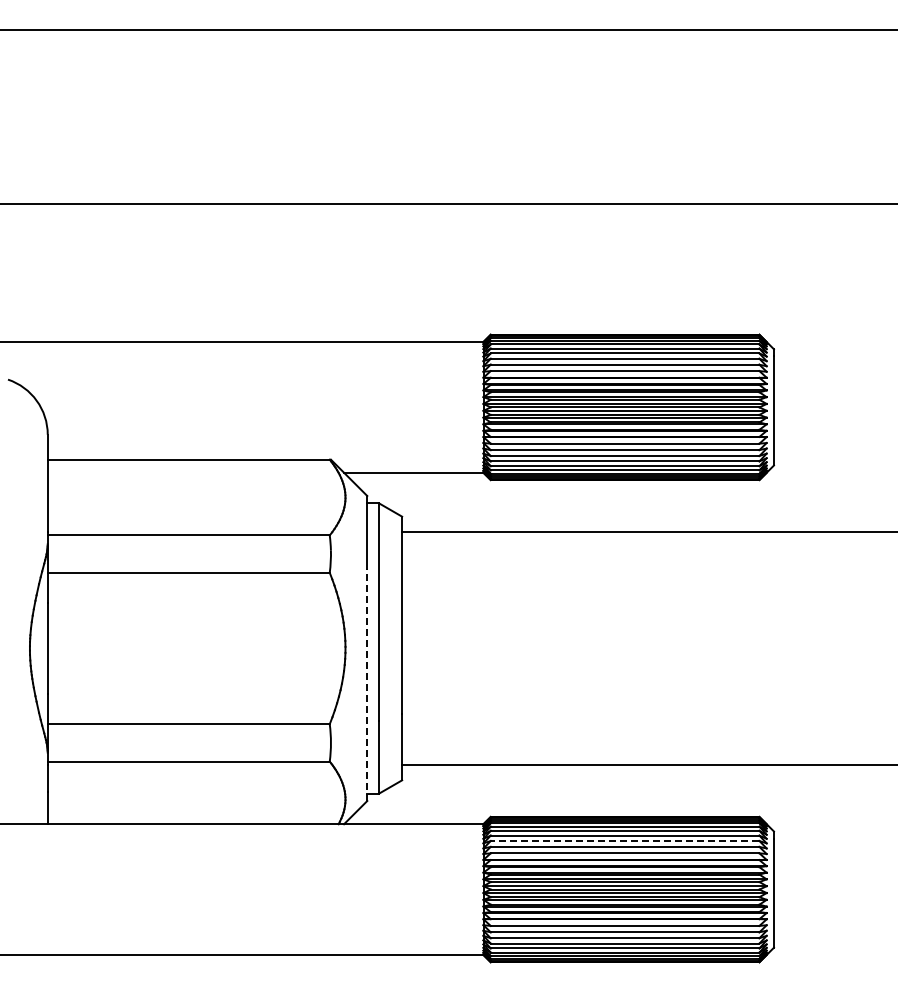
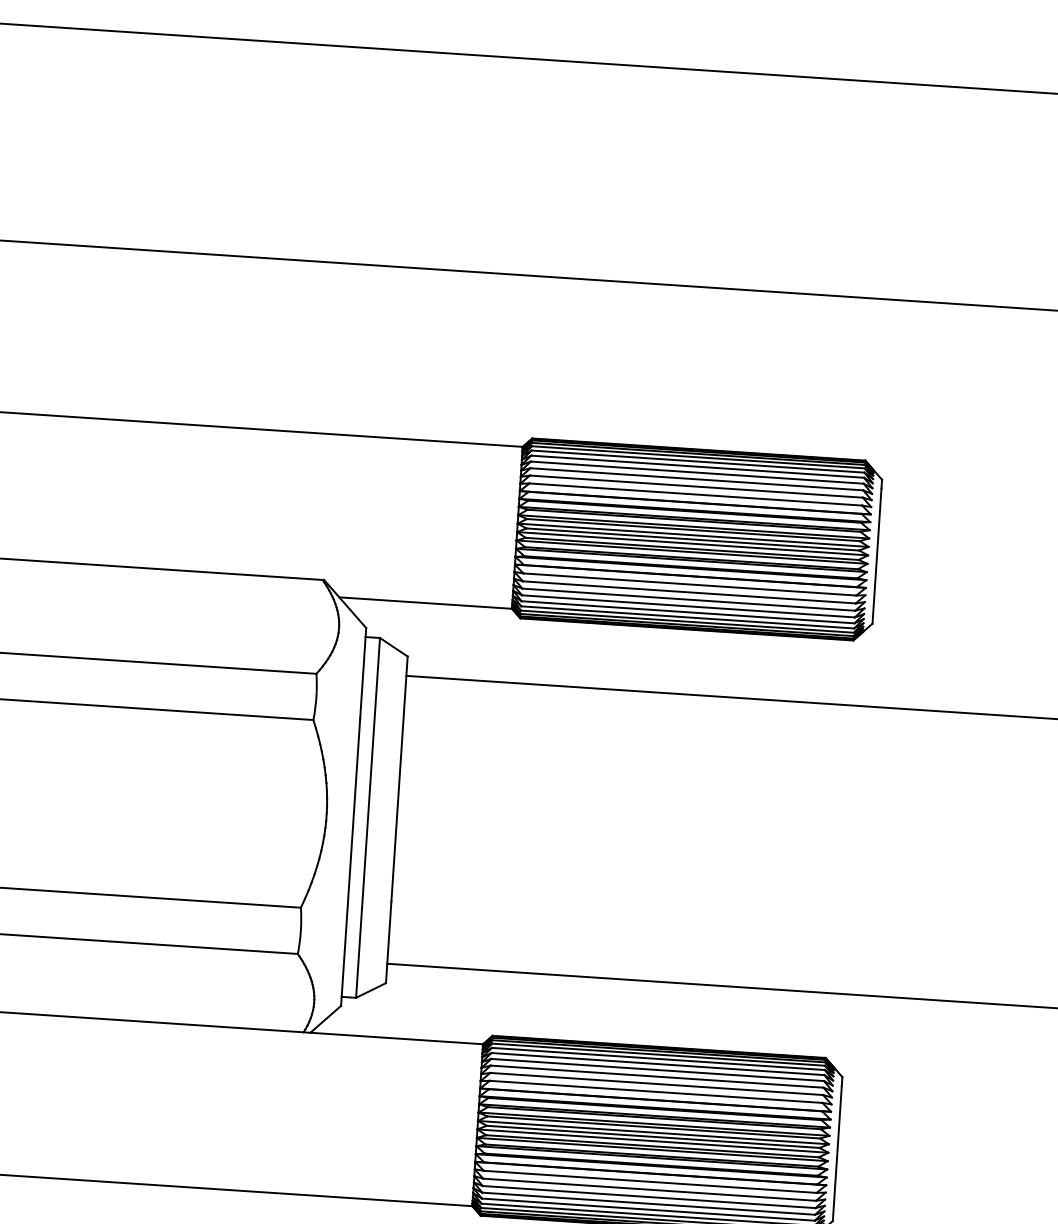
line: (367, 685) -> (350, 862), dashed -> solid
line: (624, 841) -> (656, 1077), dashed -> solid

